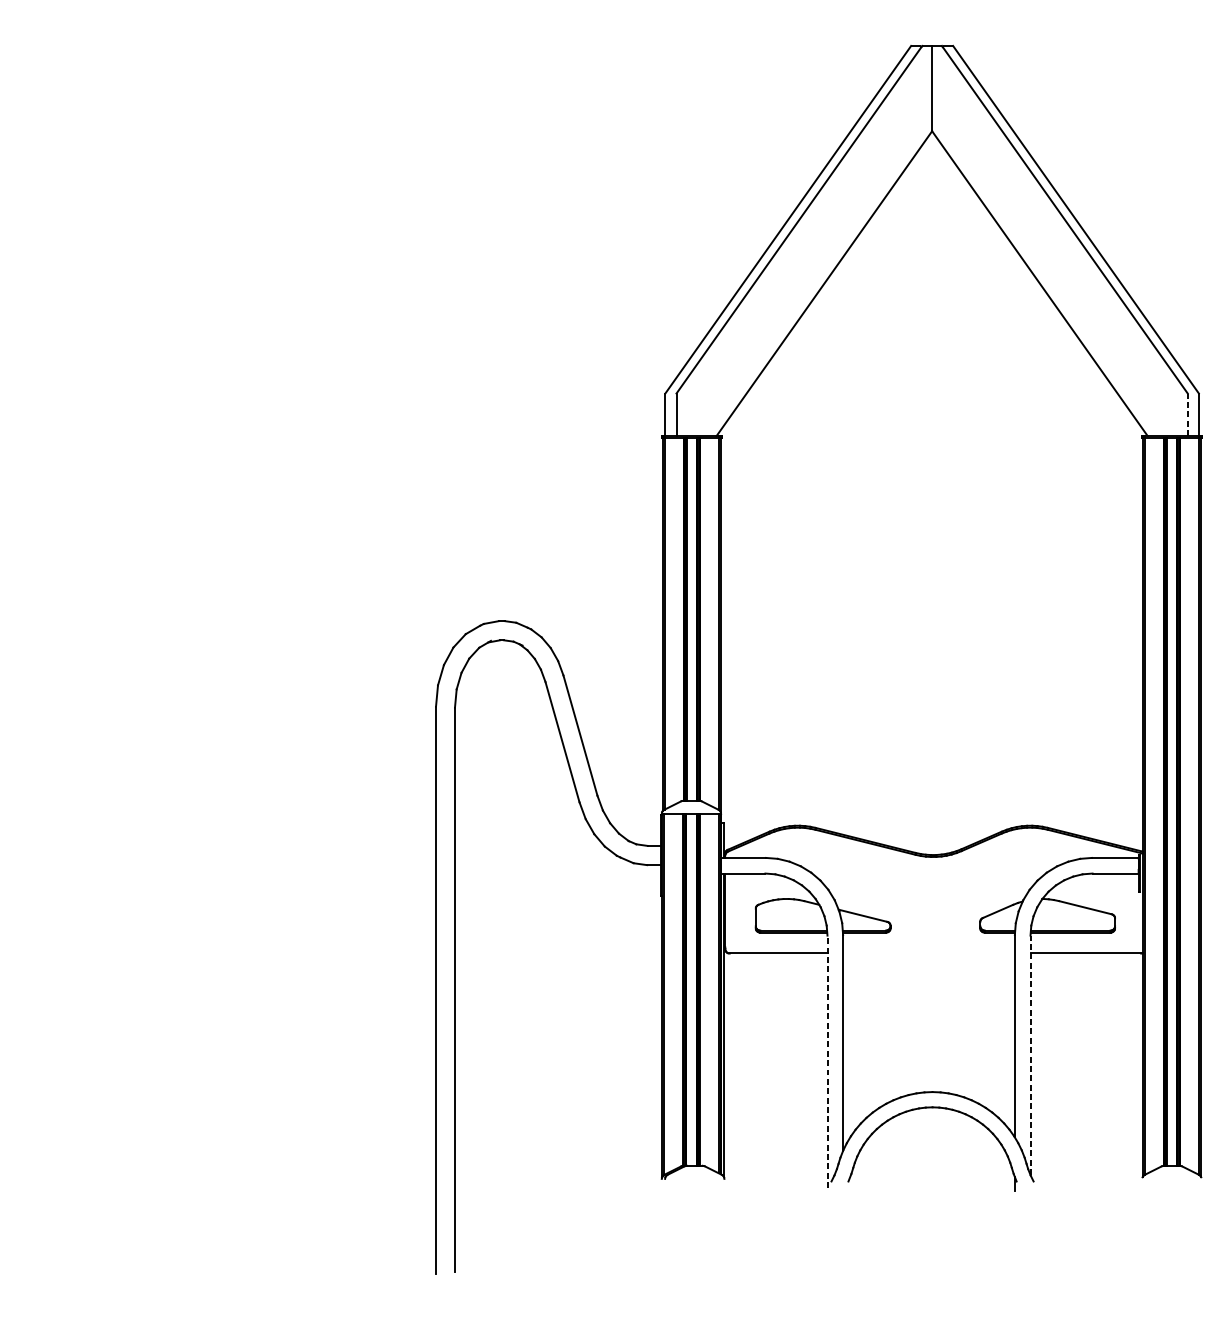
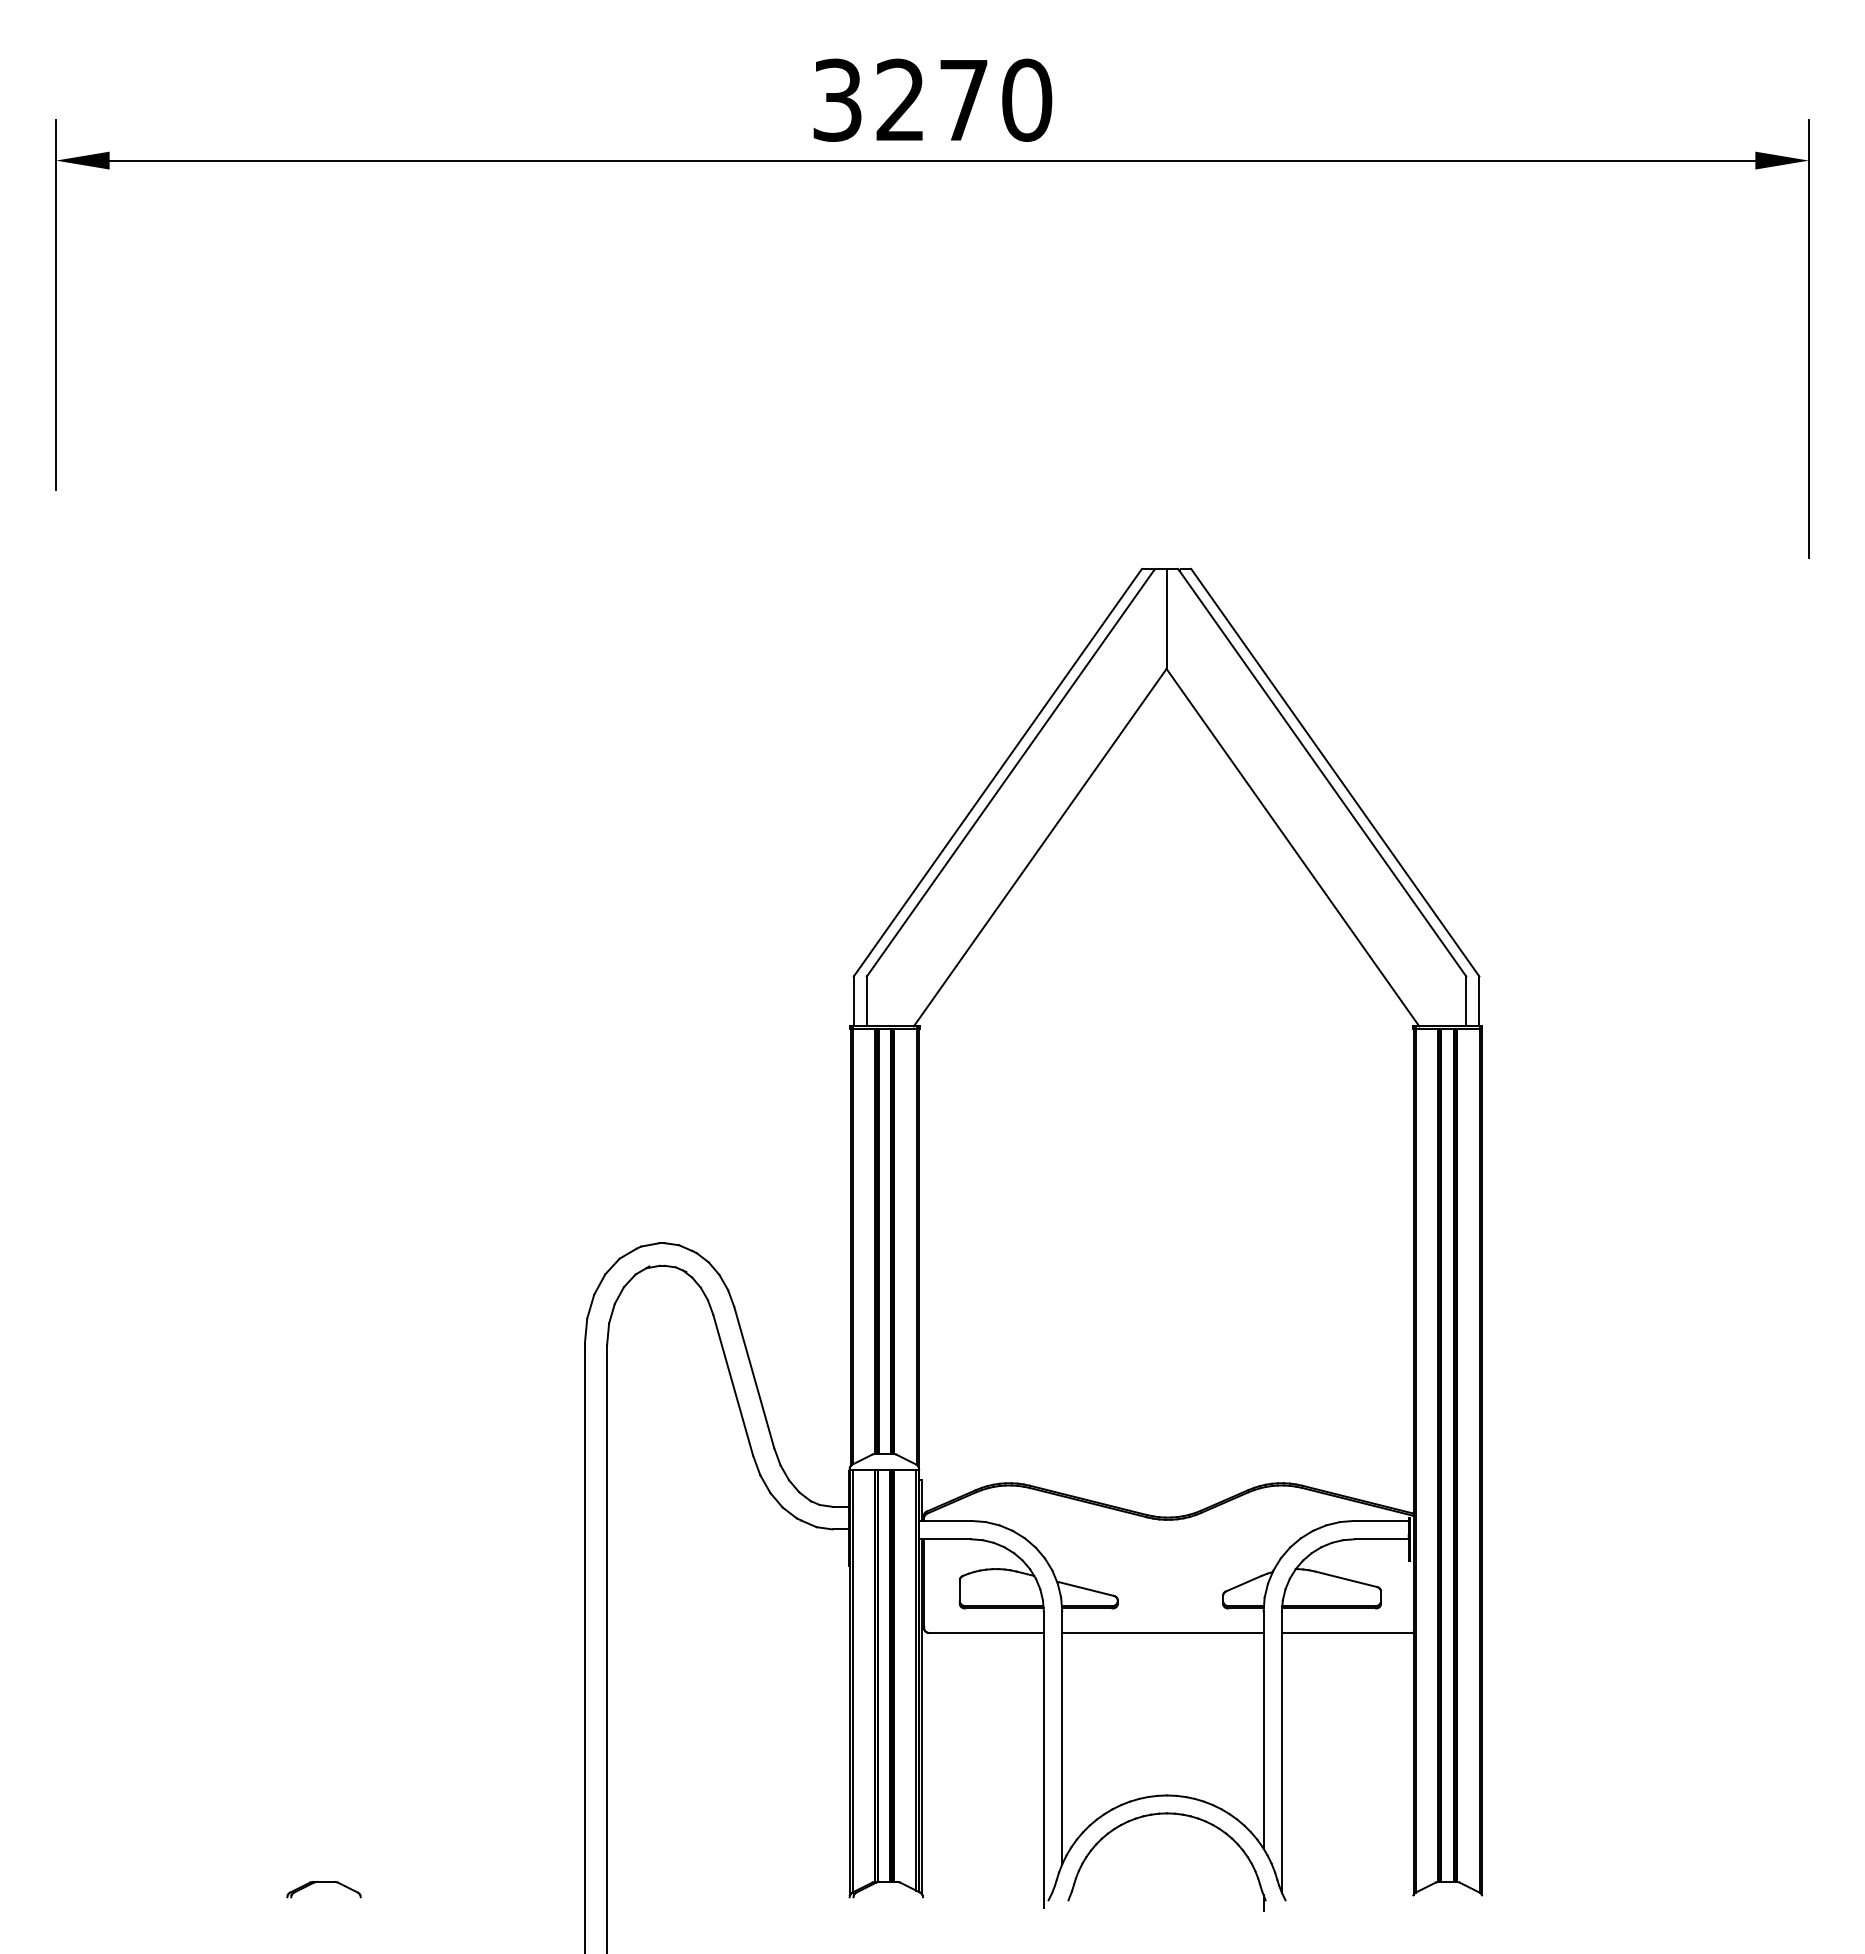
line: (1187, 414) -> (1466, 1001), dashed -> solid
line: (928, 953) -> (1162, 1632), added
line: (1030, 1054) -> (1281, 1751), dashed -> solid
line: (827, 1062) -> (1043, 1760), dashed -> solid
part: (213, 1166) -> (323, 1882), added

